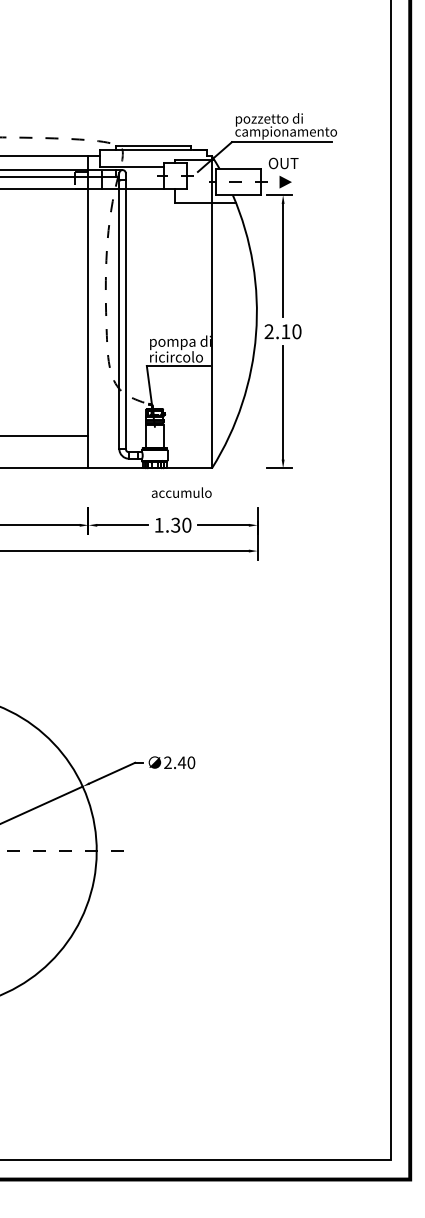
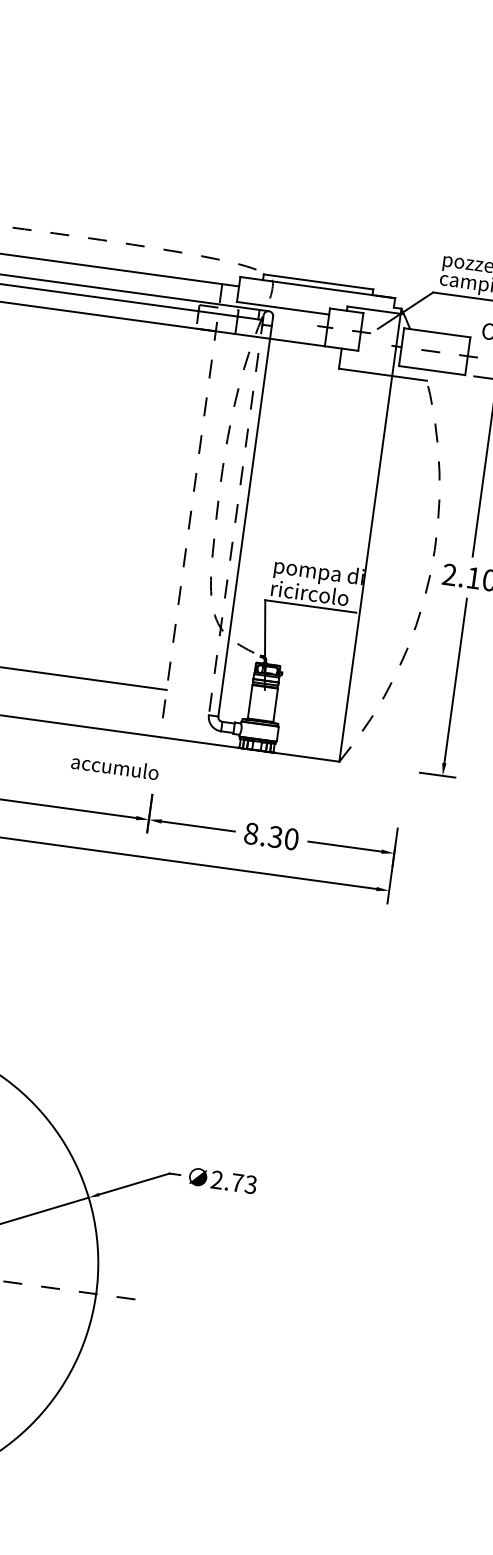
line: (119, 311) -> (236, 515), solid -> dashed
line: (88, 312) -> (191, 511), solid -> dashed
arc: (256, 334) -> (430, 576), solid -> dashed
text: (181, 492) -> (114, 766), moved
text: (158, 524) -> (250, 832), 1.30 -> 8.30
text: (186, 762) -> (244, 1183), 2.40 -> 2.73

